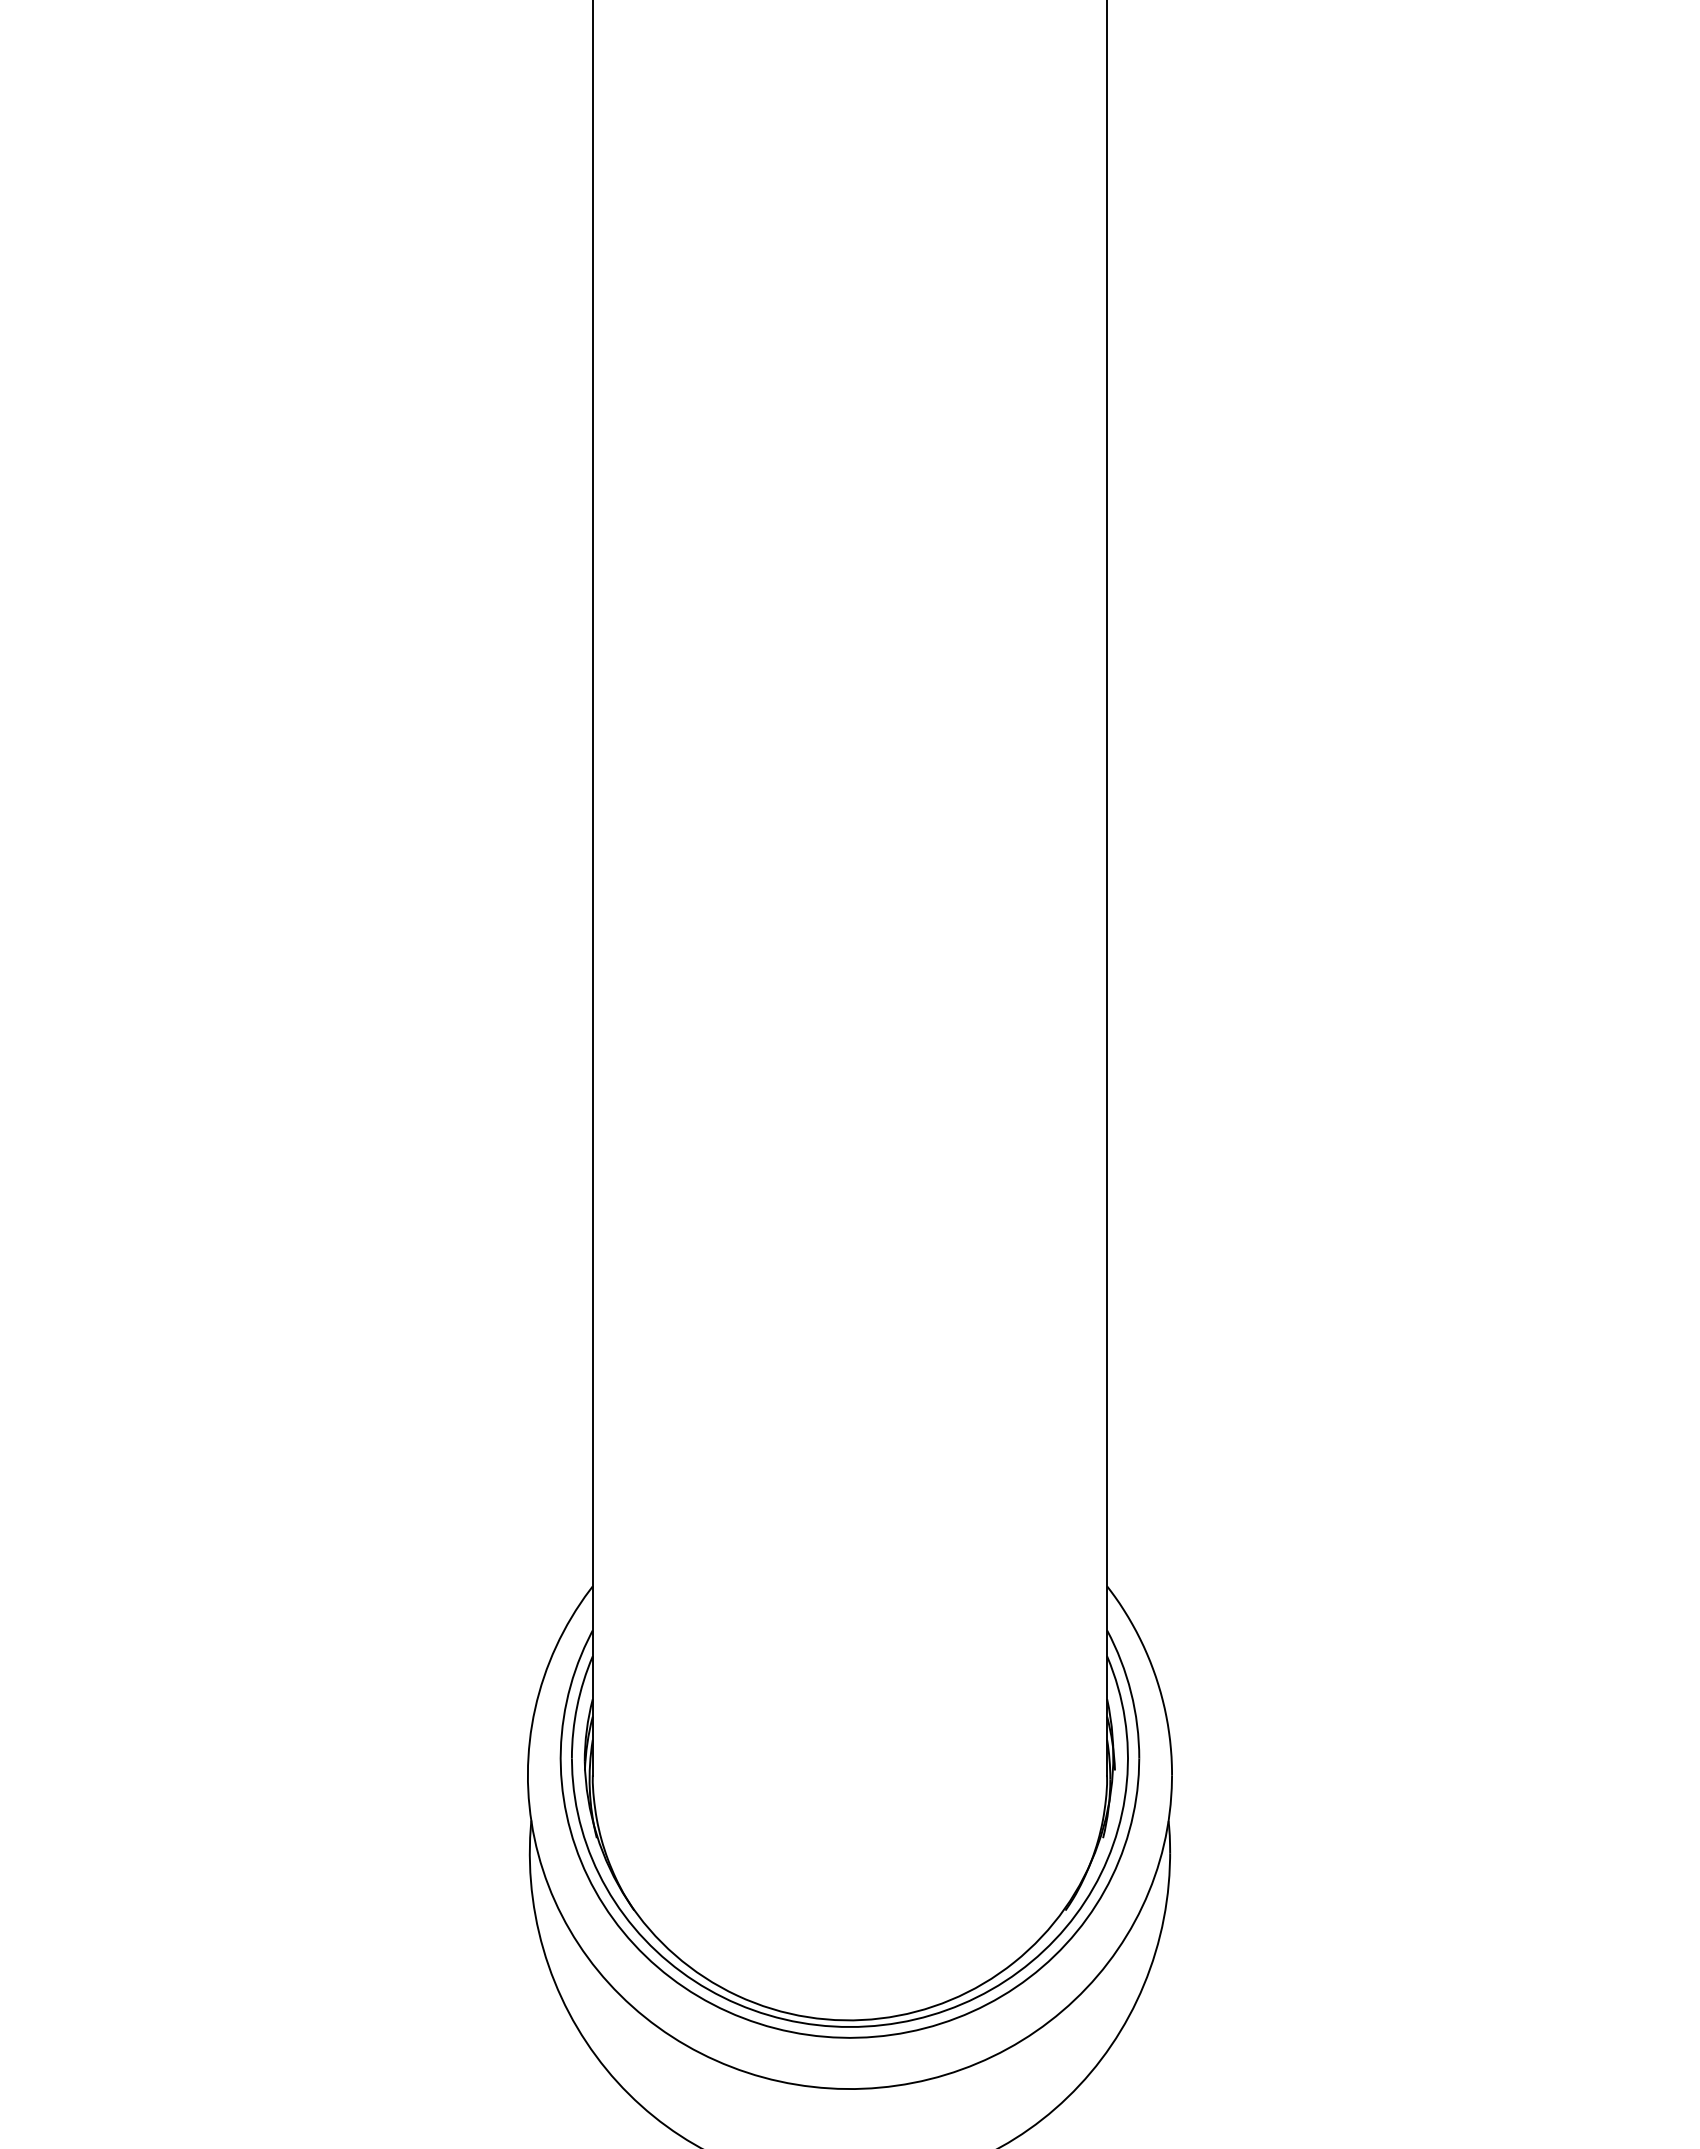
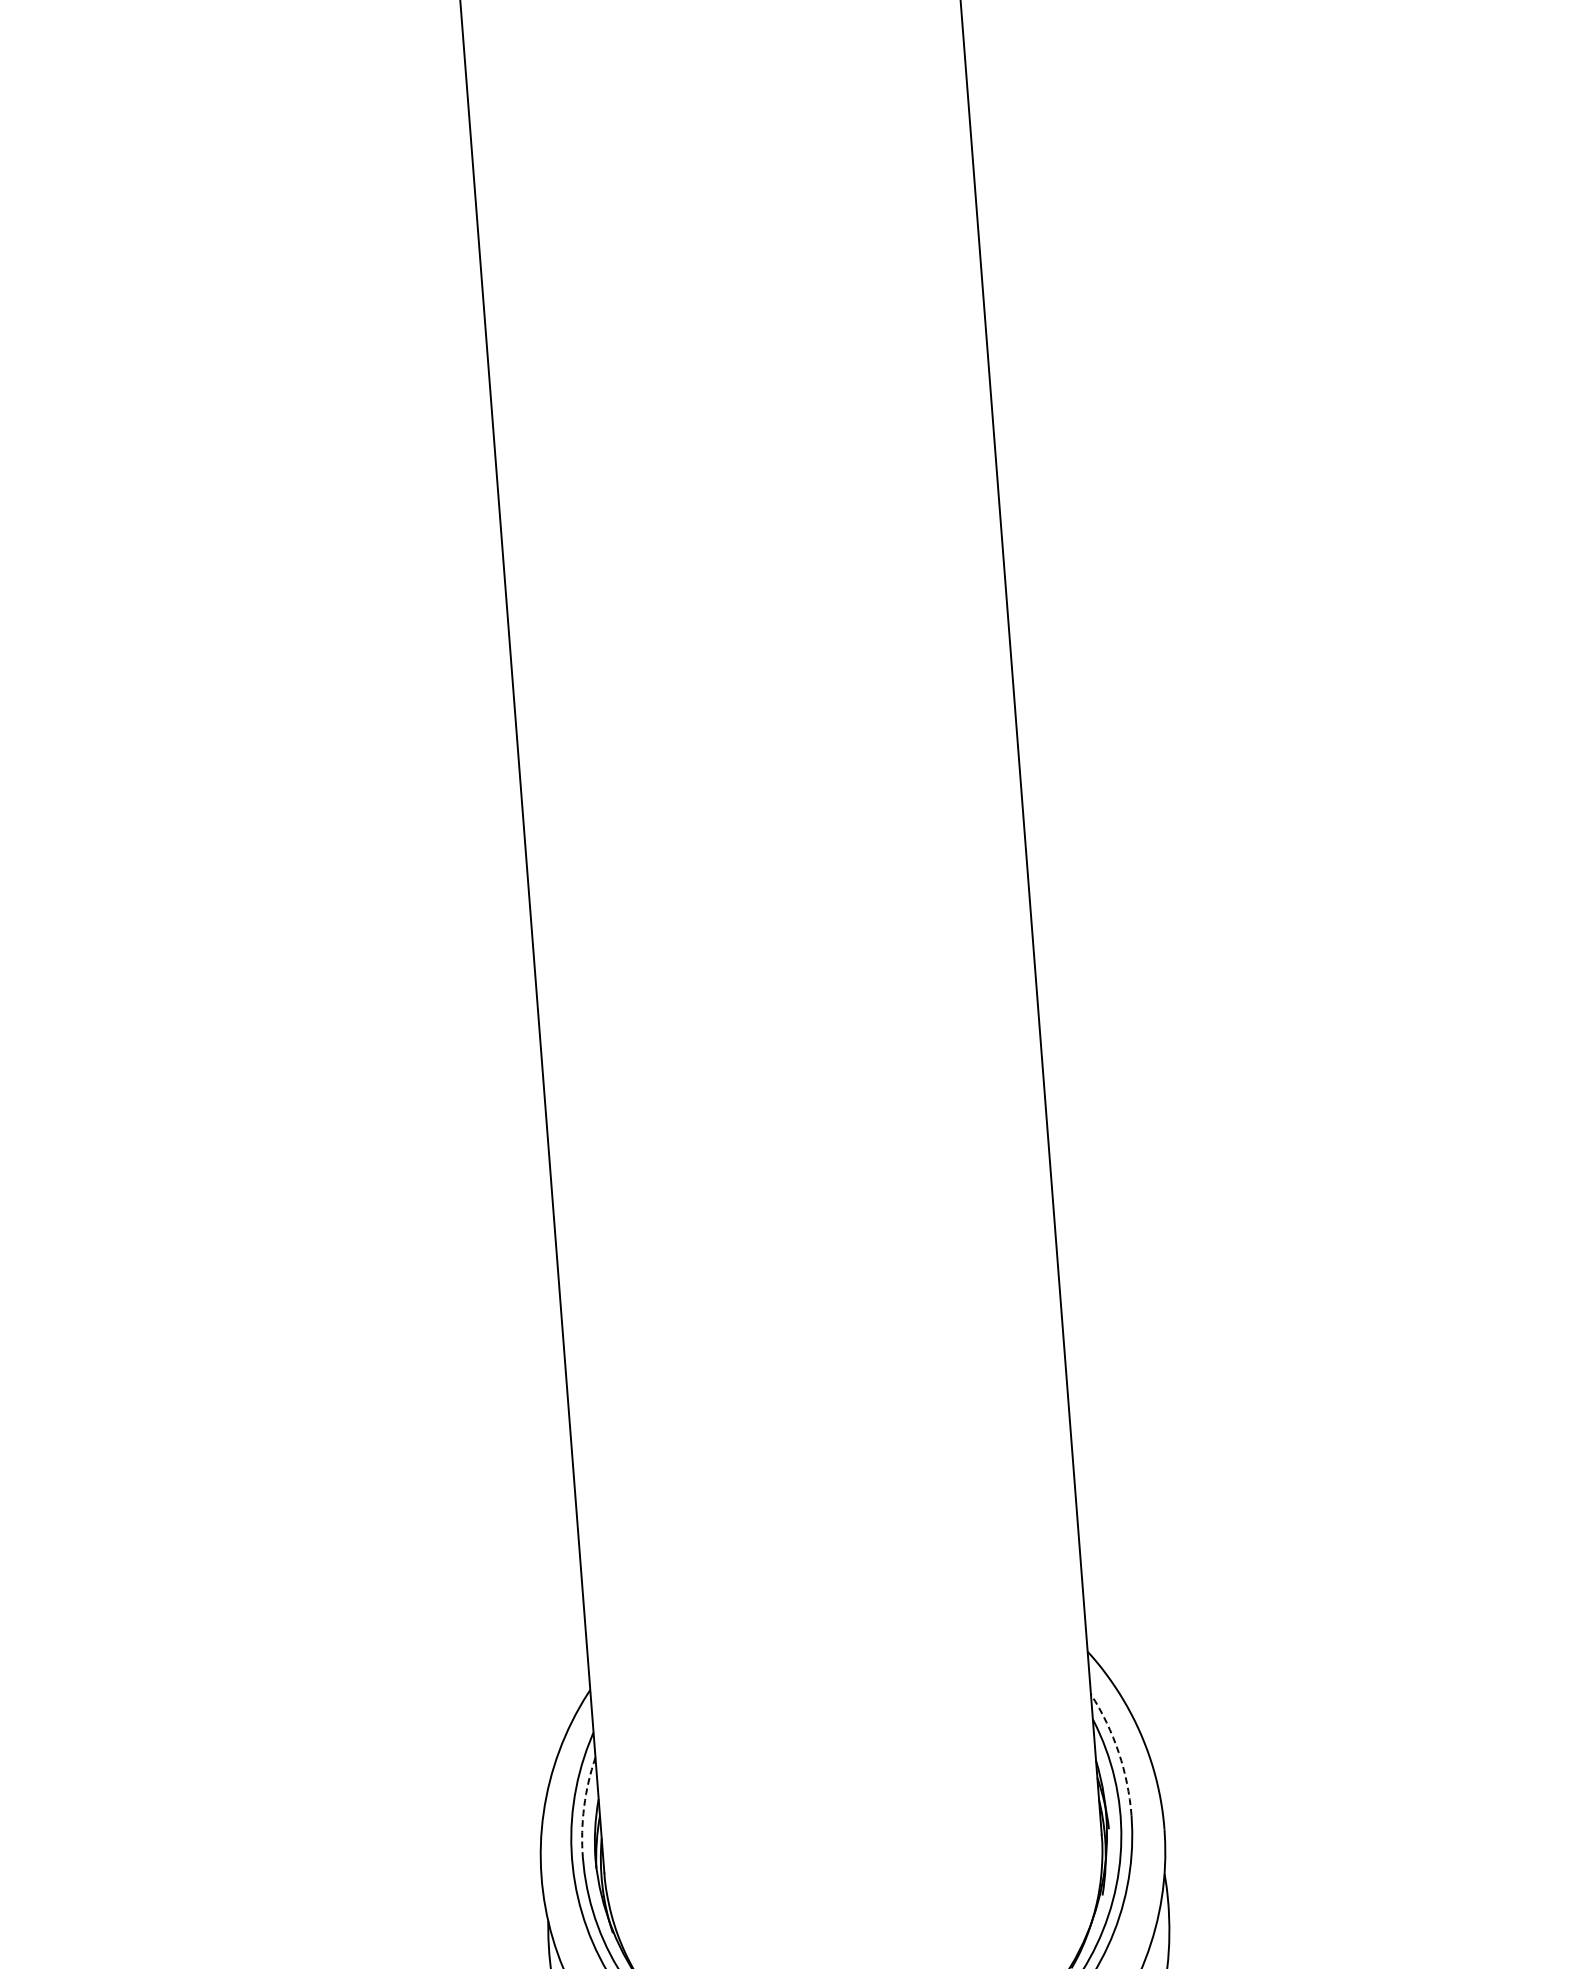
arc: (1131, 1692) -> (1119, 1752), solid -> dashed
arc: (577, 1706) -> (584, 1807), solid -> dashed

